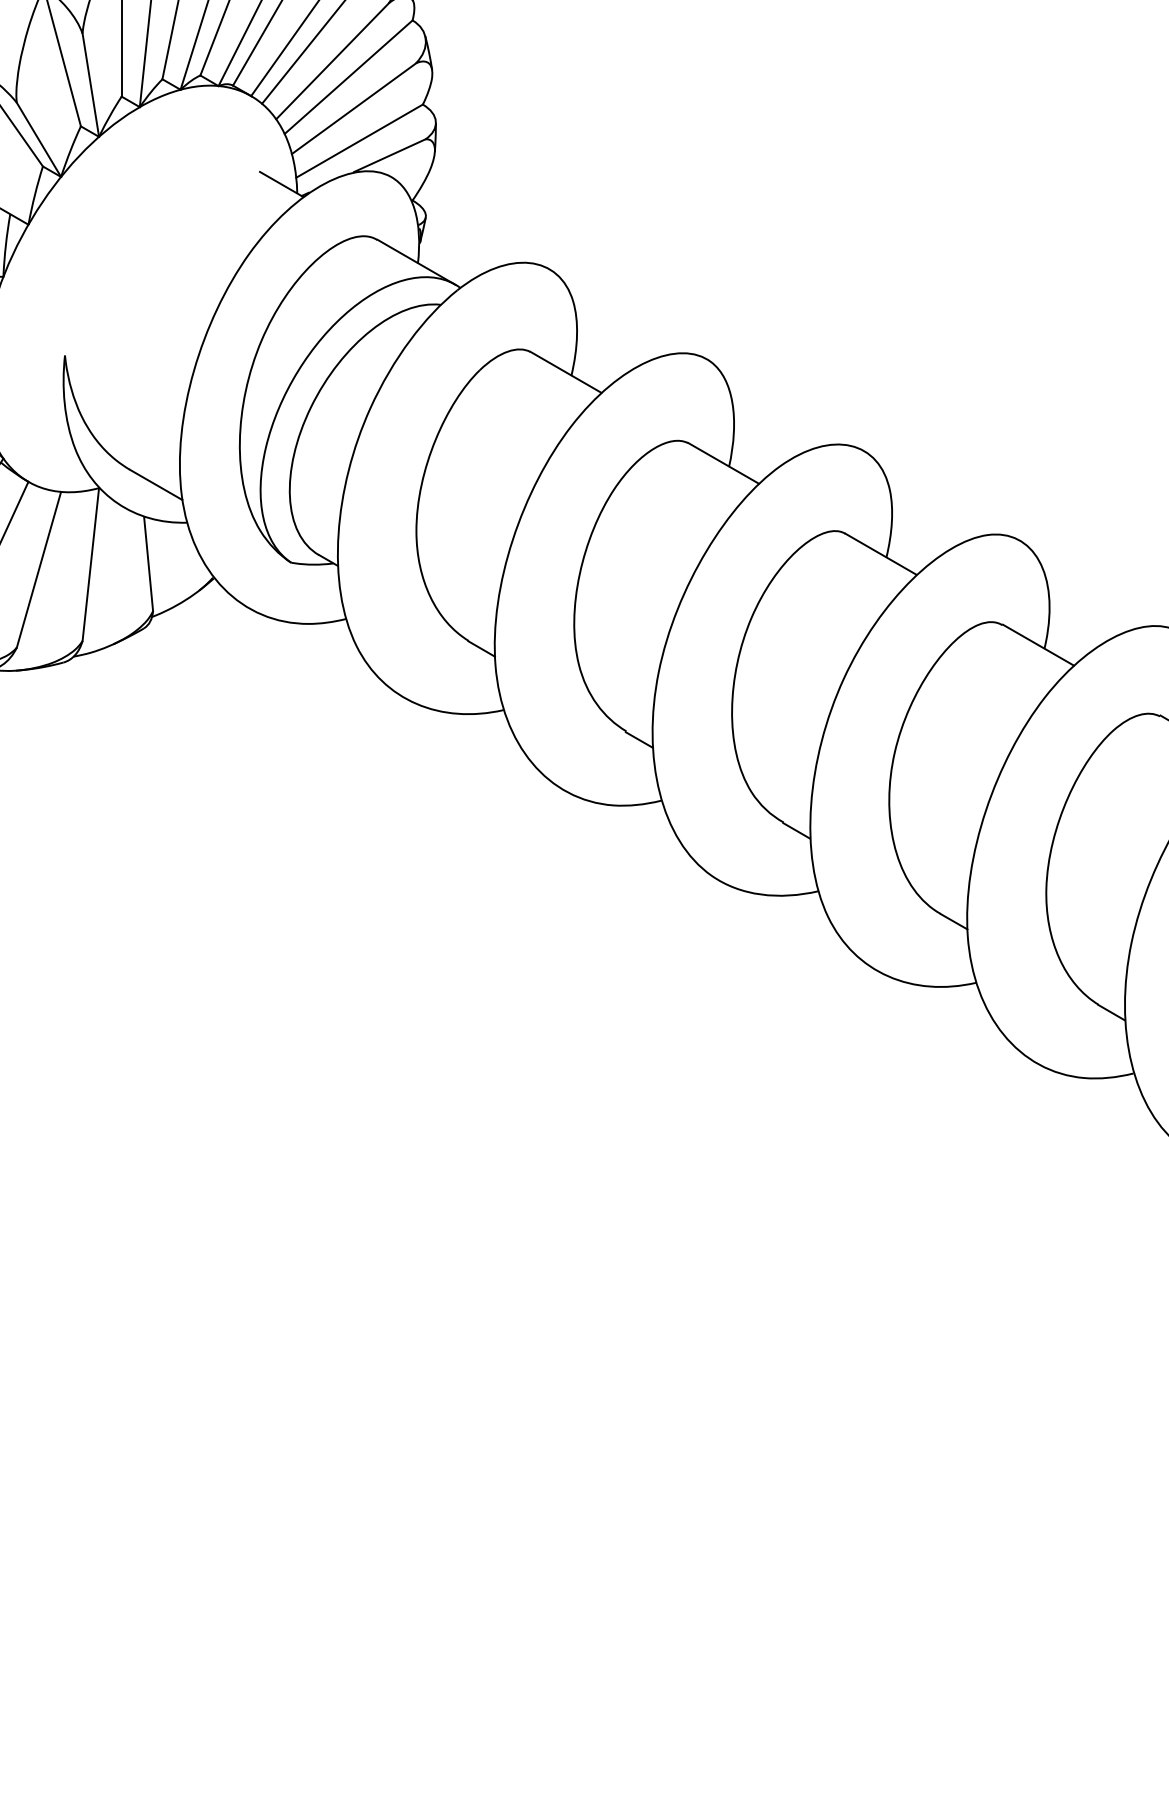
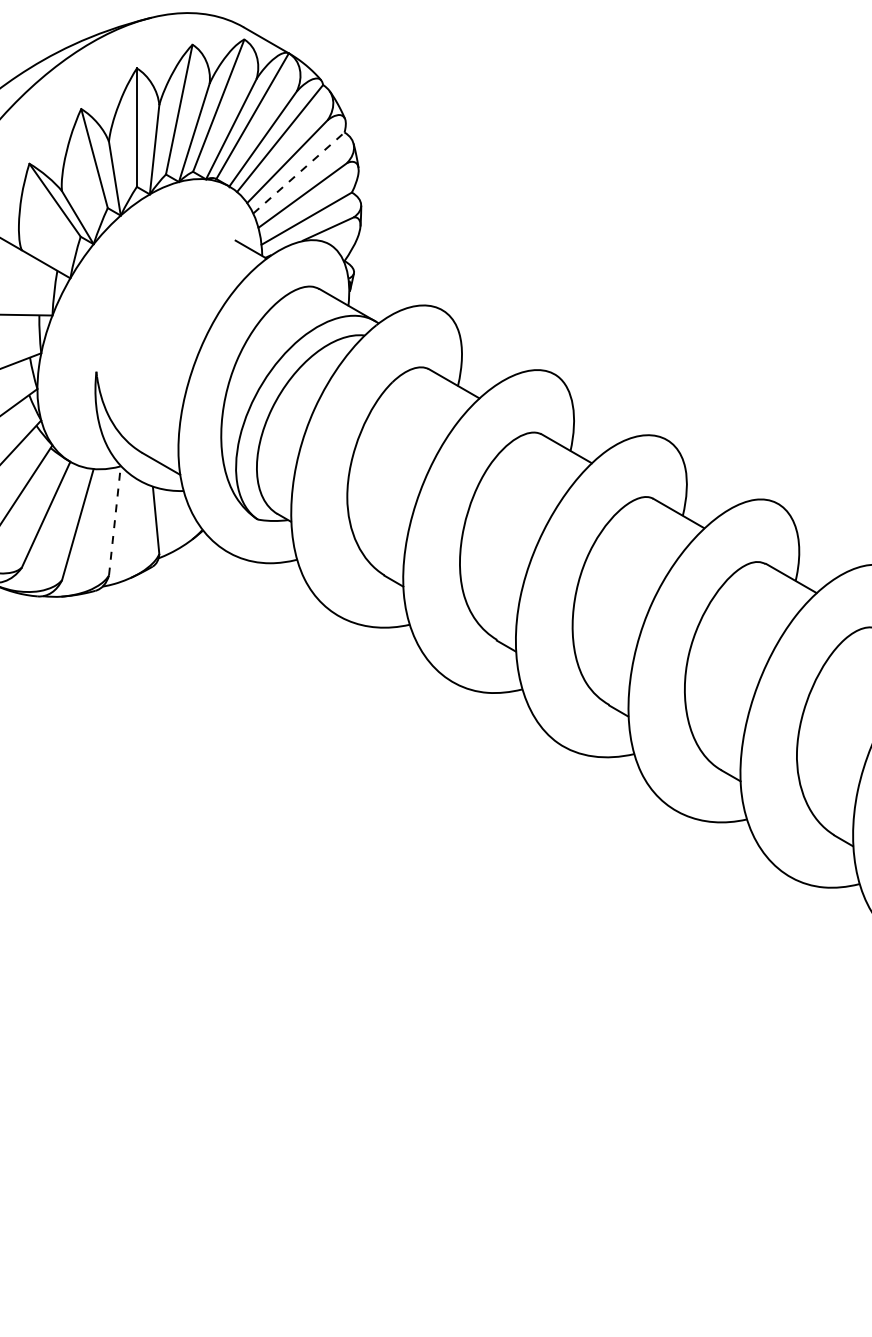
line: (349, 76) -> (299, 172), solid -> dashed
line: (90, 563) -> (114, 520), solid -> dashed

